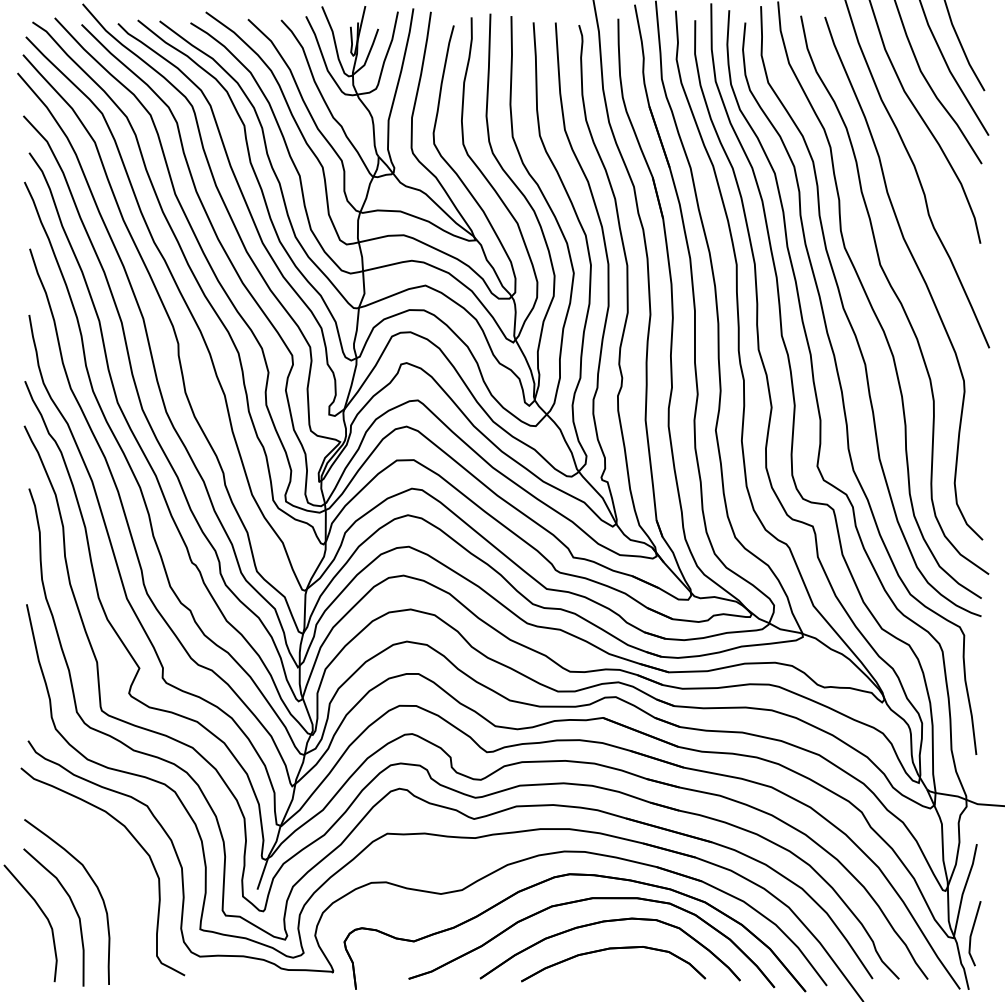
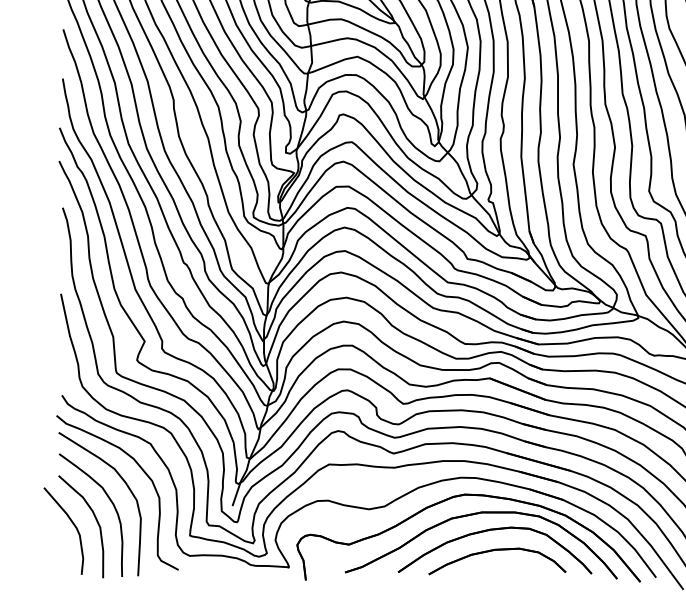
curve: (117, 866) -> (128, 488), added

